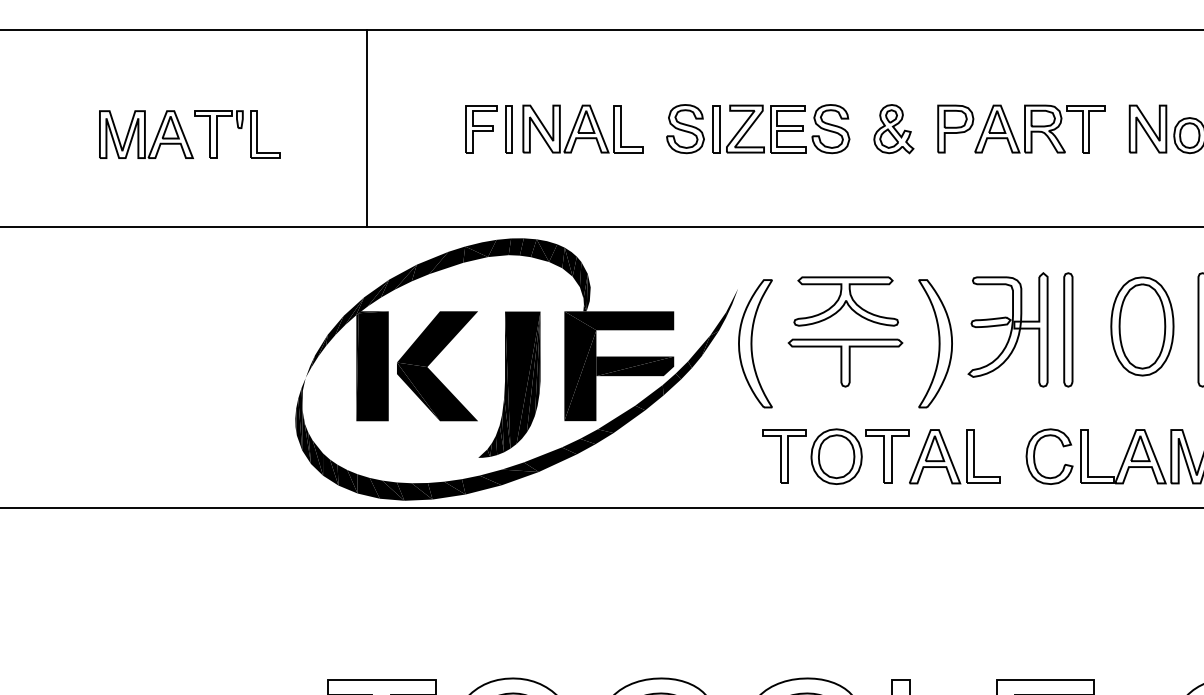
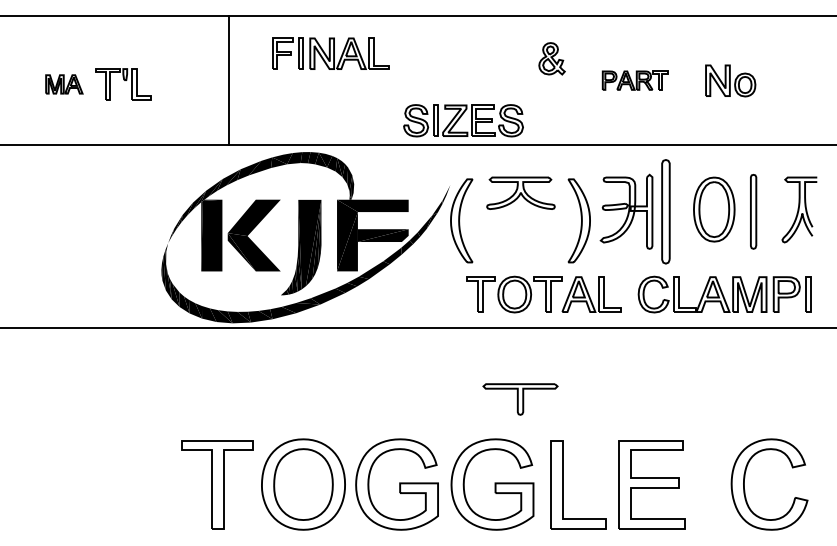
line: (365, 128) -> (228, 80), moved
part: (554, 128) -> (330, 53), moved
part: (758, 128) -> (463, 120), moved
part: (892, 128) -> (551, 58), moved
part: (1021, 128) -> (635, 80), size x0.6
part: (146, 134) -> (64, 84), size x0.6
part: (1067, 329) -> (665, 211), size x1.4
part: (845, 363) -> (520, 399), moved

